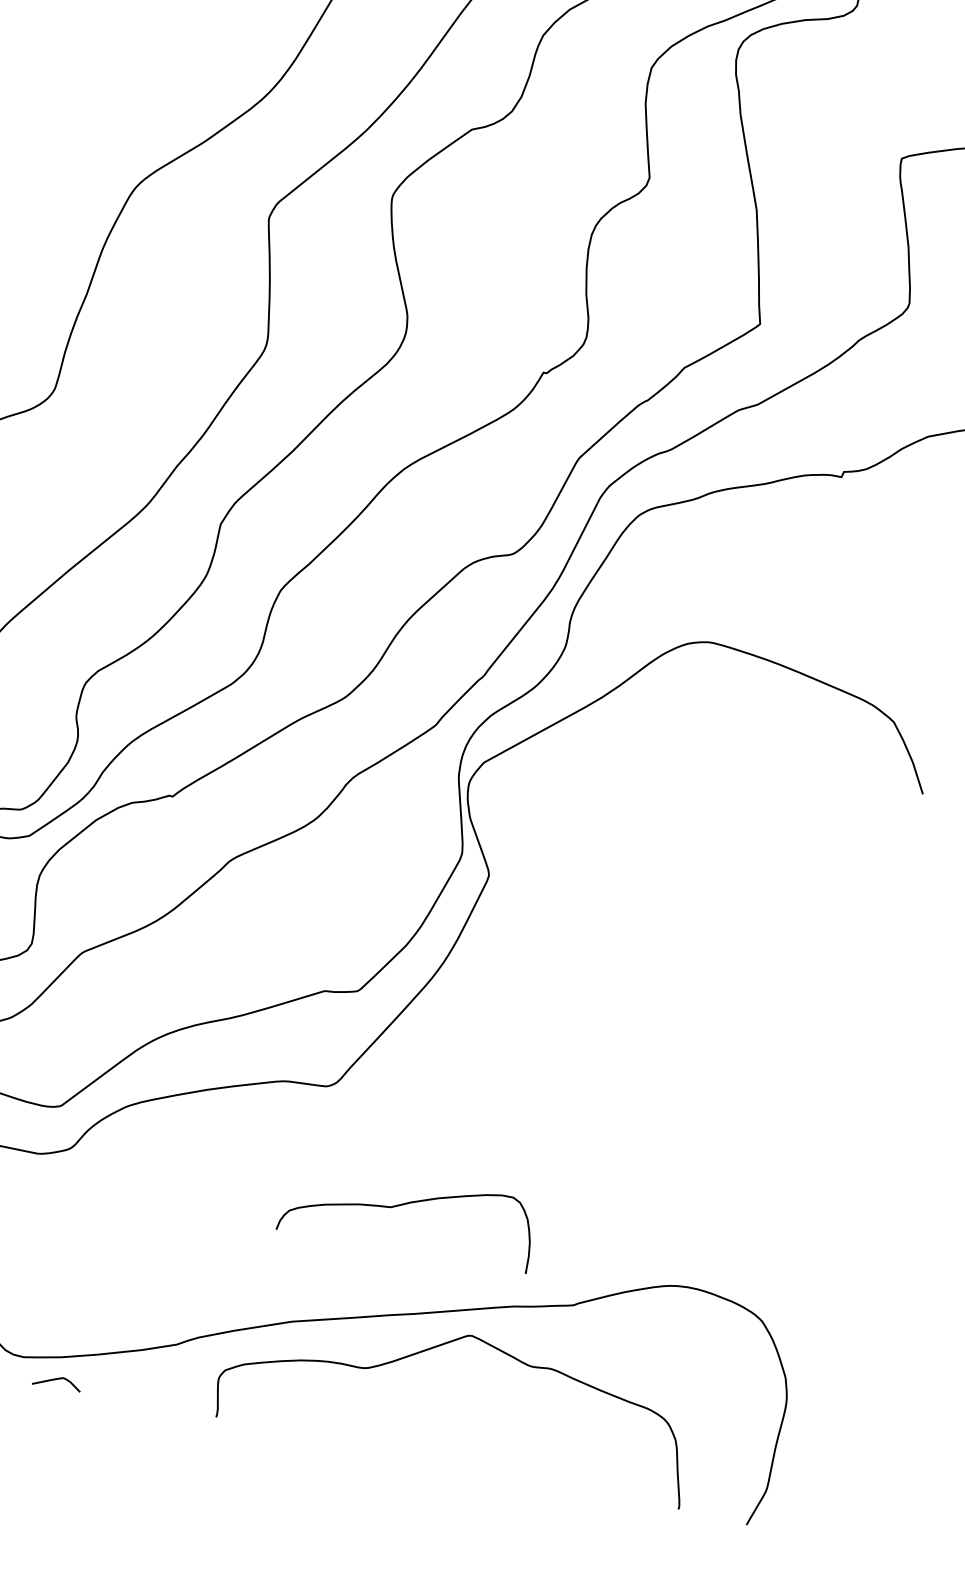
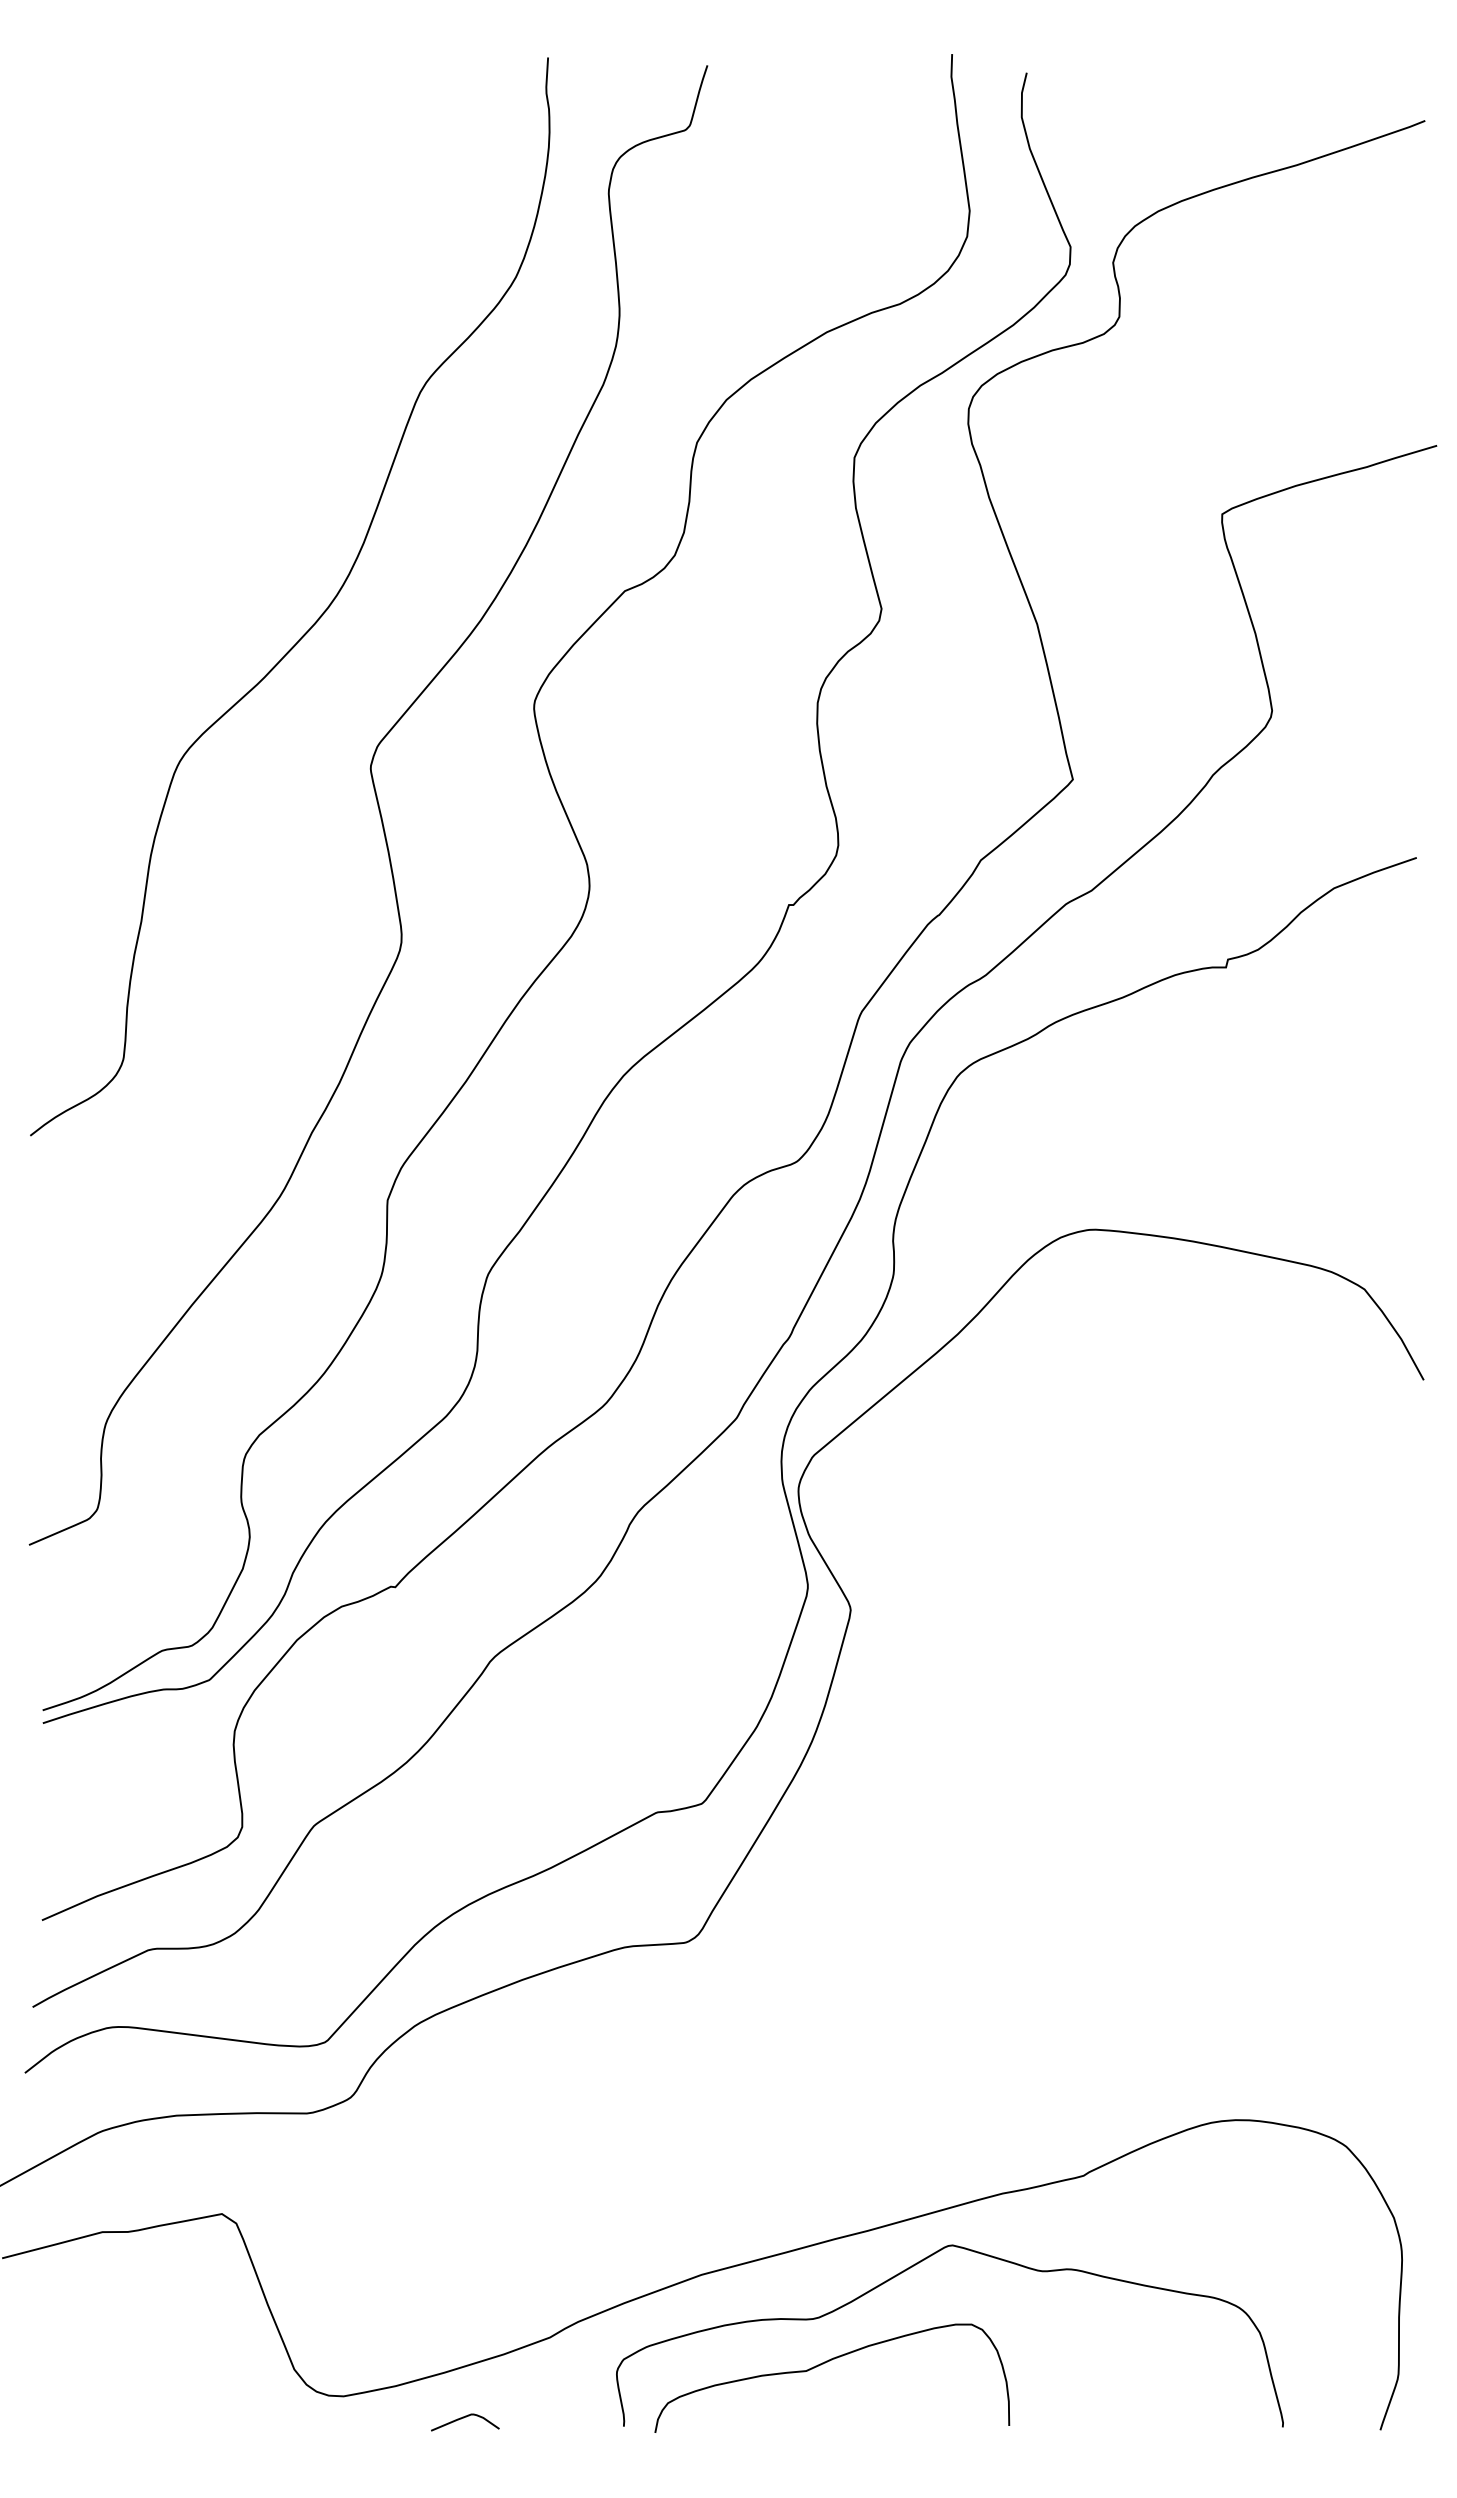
curve: (405, 1204) -> (825, 2363), moved
curve: (57, 1379) -> (464, 2418), moved

